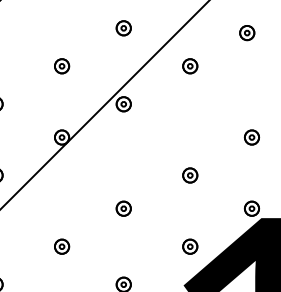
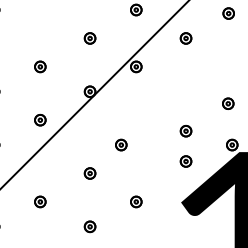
part: (252, 137) -> (228, 103), moved
part: (189, 175) -> (185, 131), moved
part: (124, 207) -> (121, 144), moved
part: (189, 246) -> (185, 161), moved

